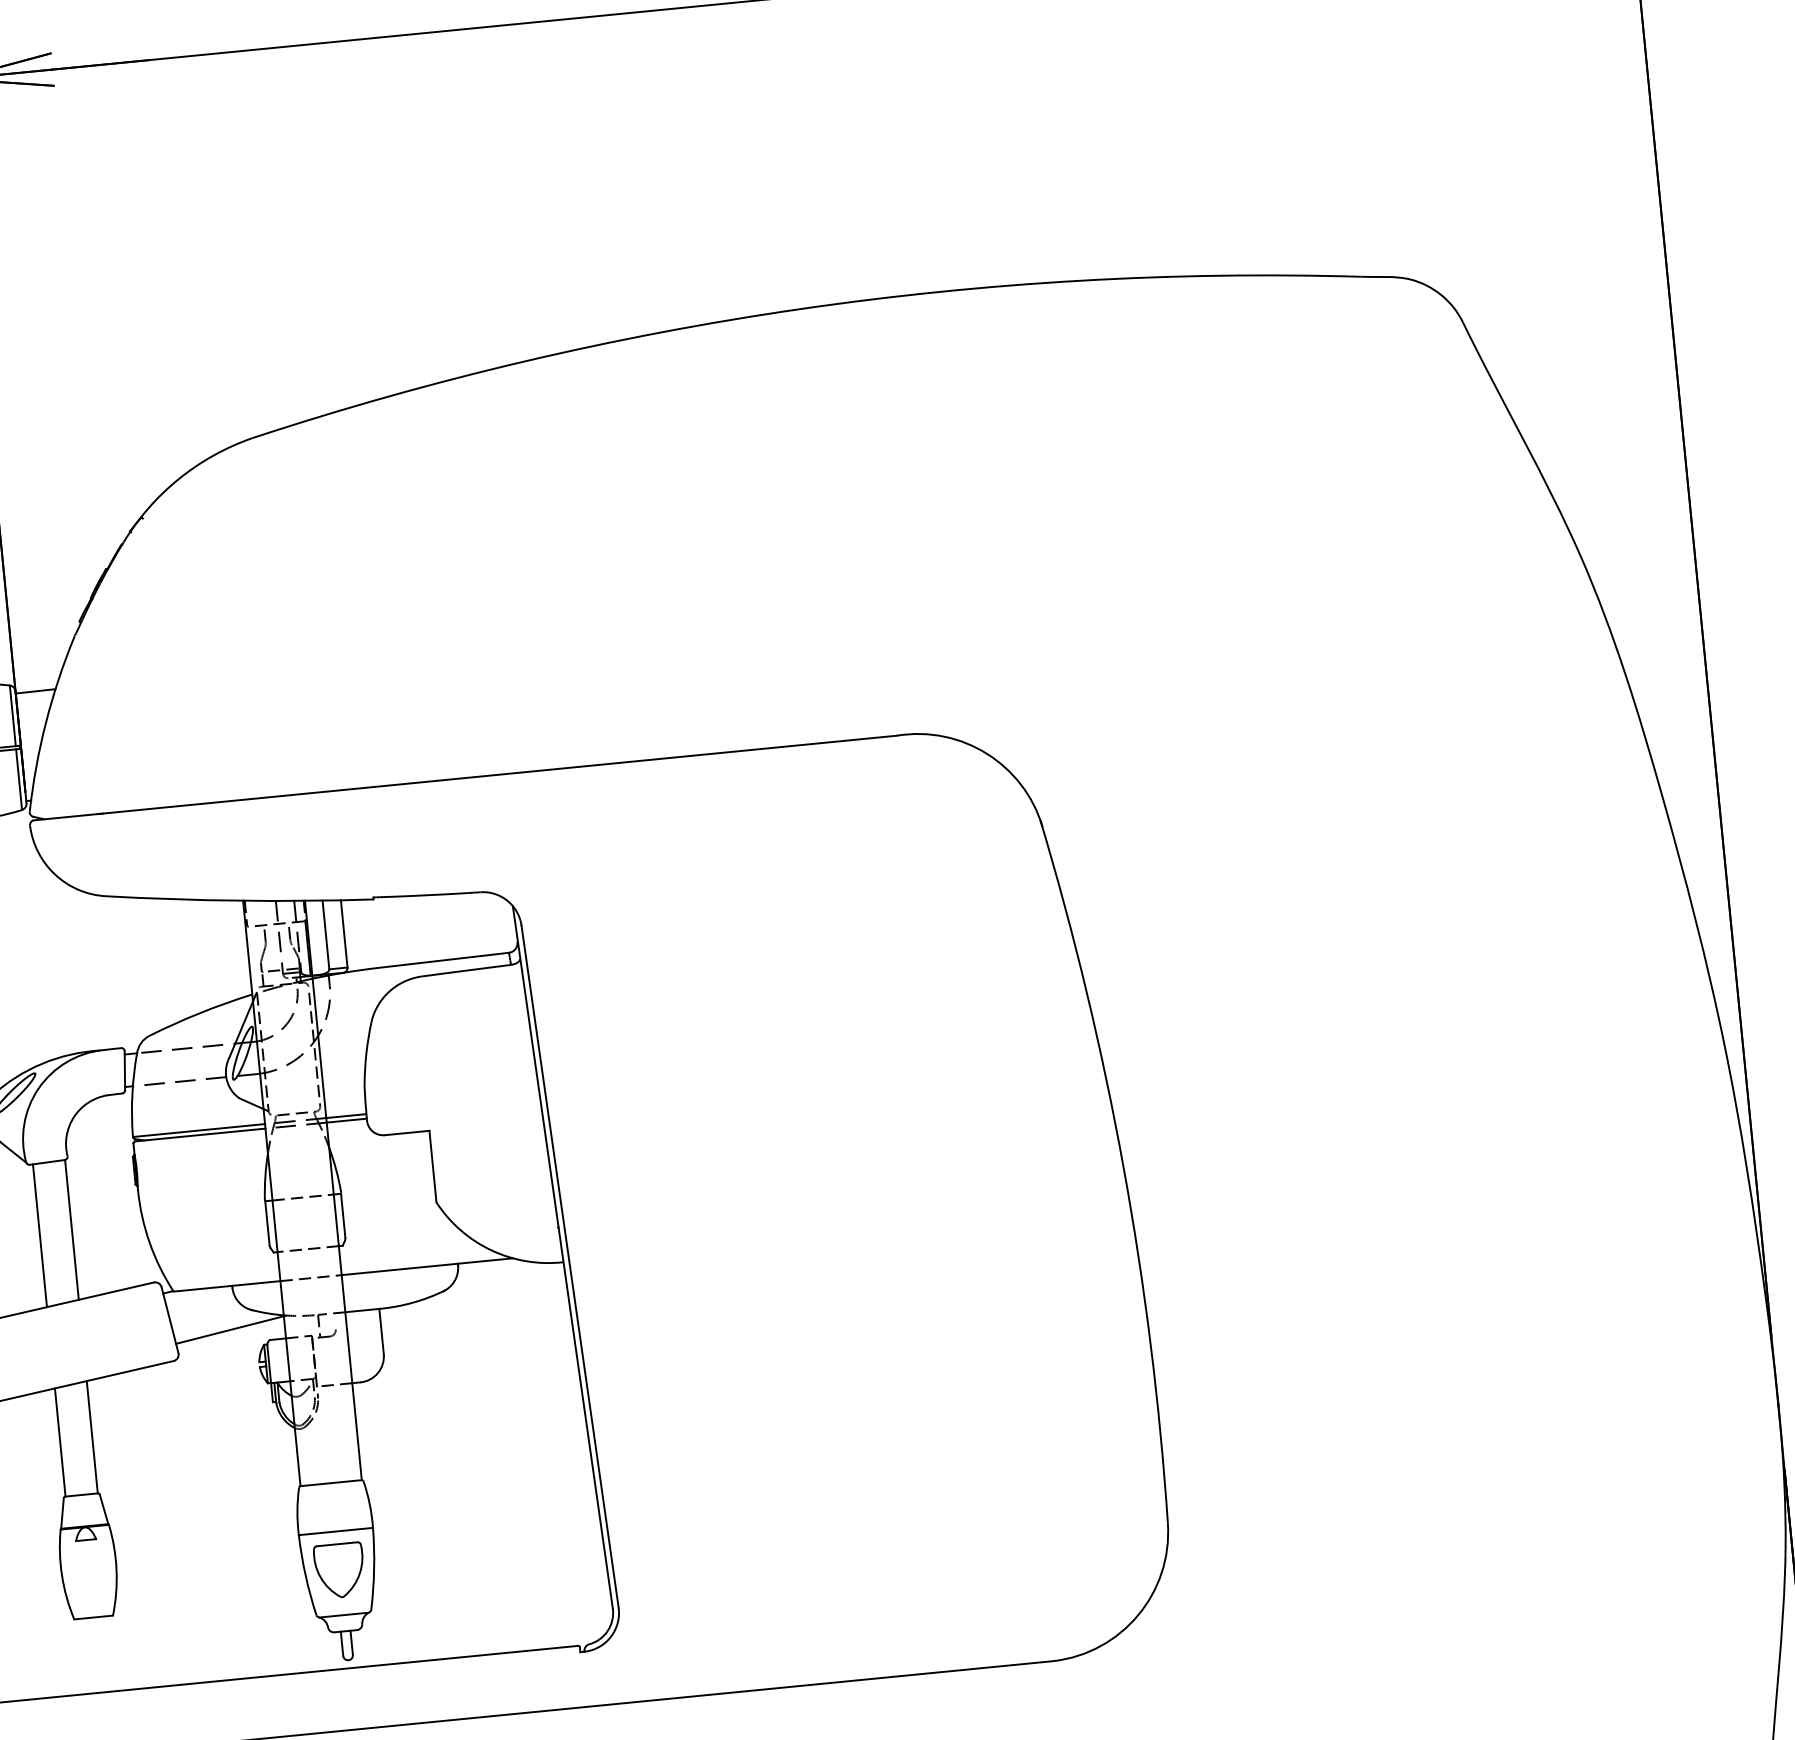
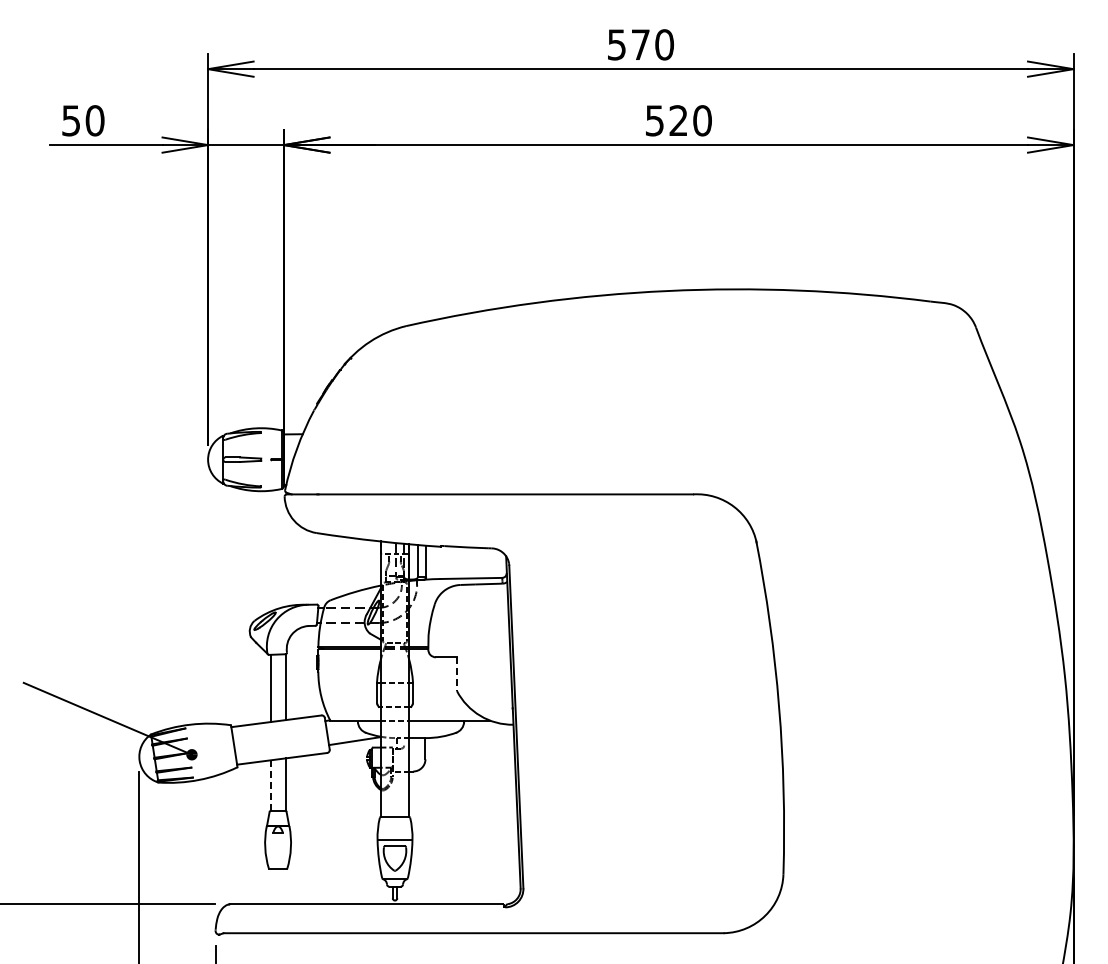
line: (432, 1167) -> (456, 674), solid -> dashed
line: (60, 1443) -> (270, 786), solid -> dashed

